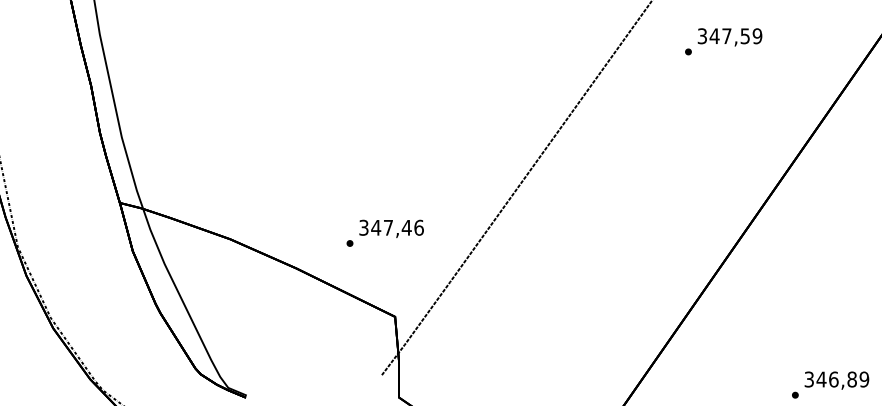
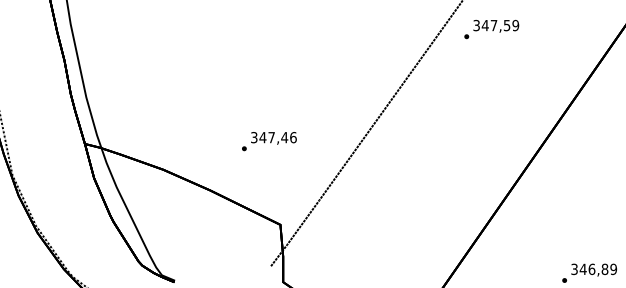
text: (723, 41) -> (491, 29), moved
text: (385, 233) -> (269, 141), moved

